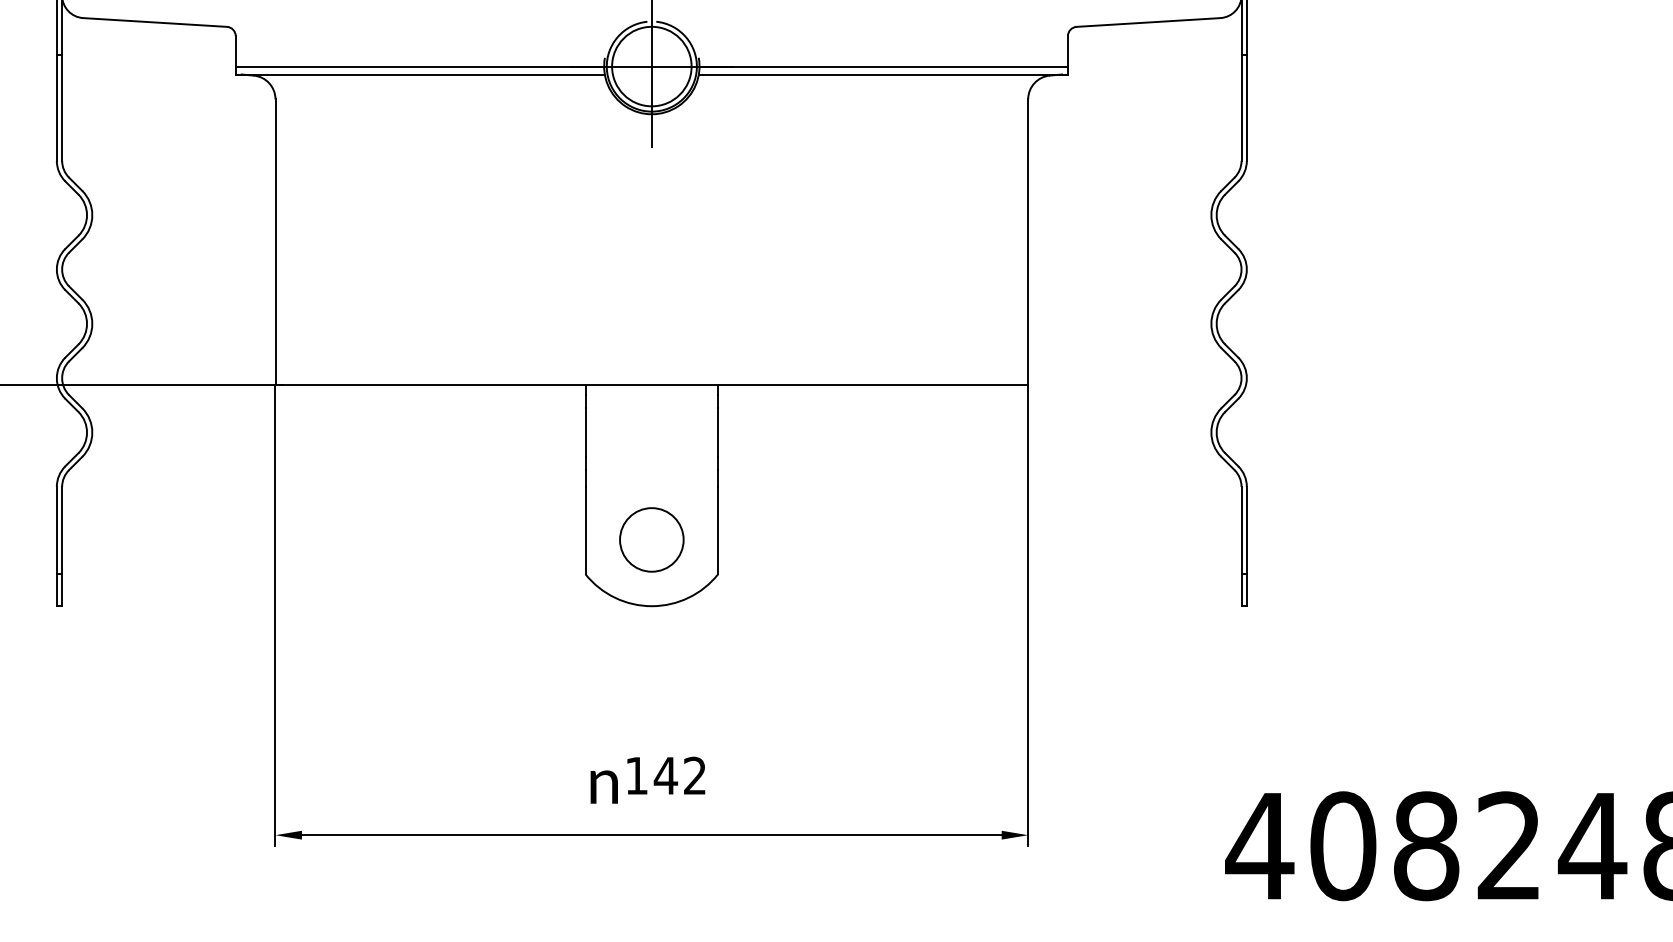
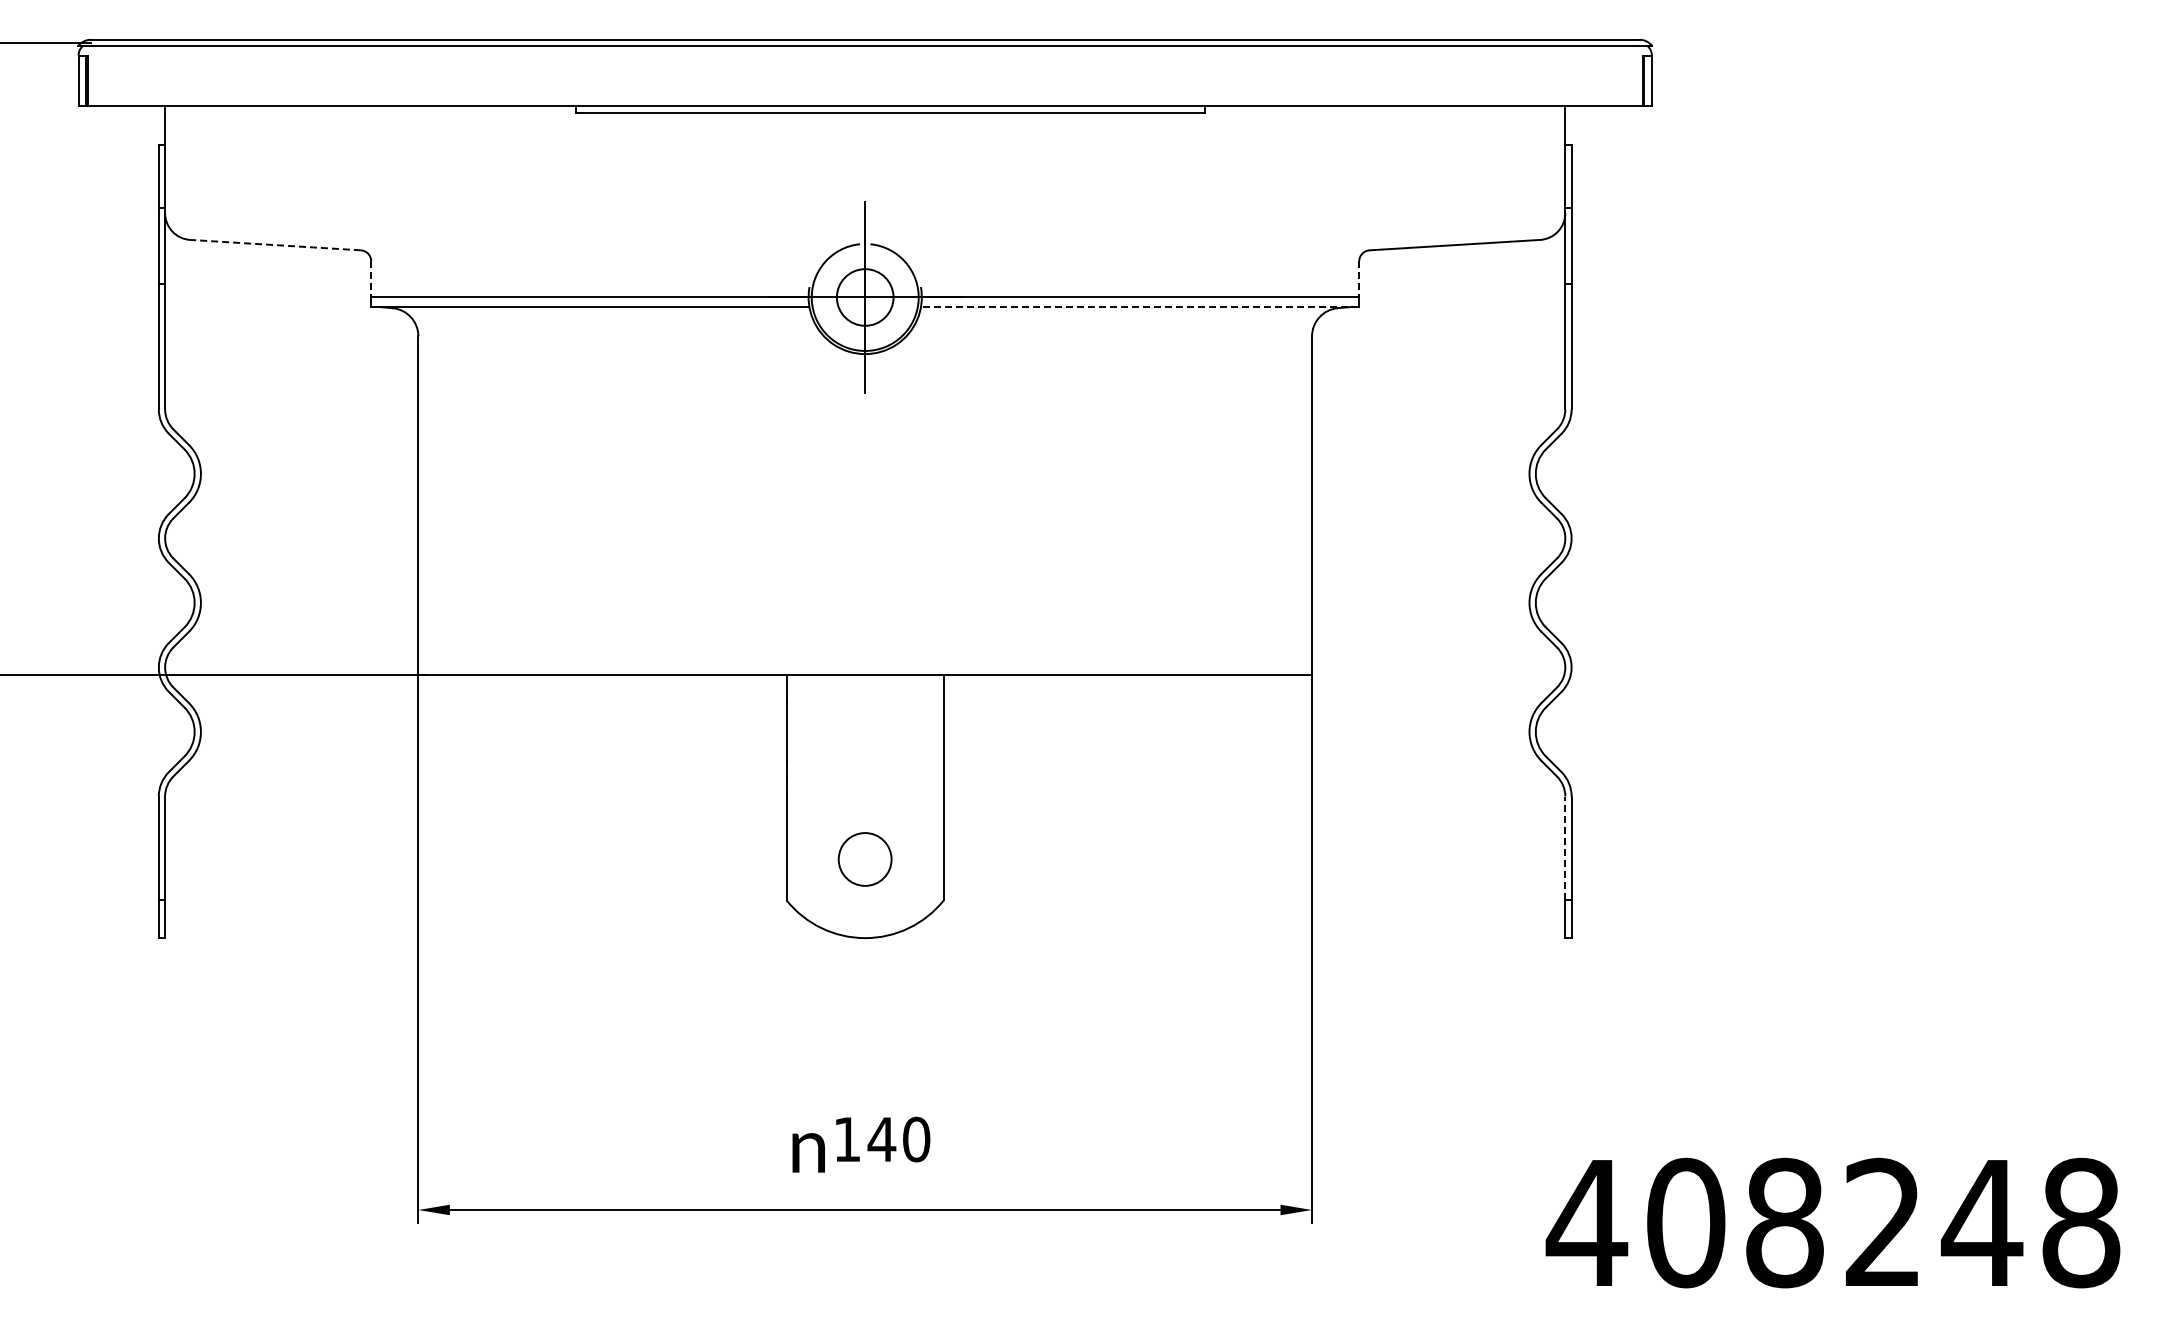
line: (155, 22) -> (275, 245), solid -> dashed
line: (235, 51) -> (371, 279), solid -> dashed
line: (1068, 51) -> (1359, 279), solid -> dashed
circle: (652, 66) -> (865, 297), size x0.6
line: (882, 74) -> (1139, 306), solid -> dashed
line: (1241, 530) -> (1565, 848), solid -> dashed
circle: (651, 539) -> (864, 859), size x0.7
text: (695, 775) -> (916, 1139), 142 -> 140

